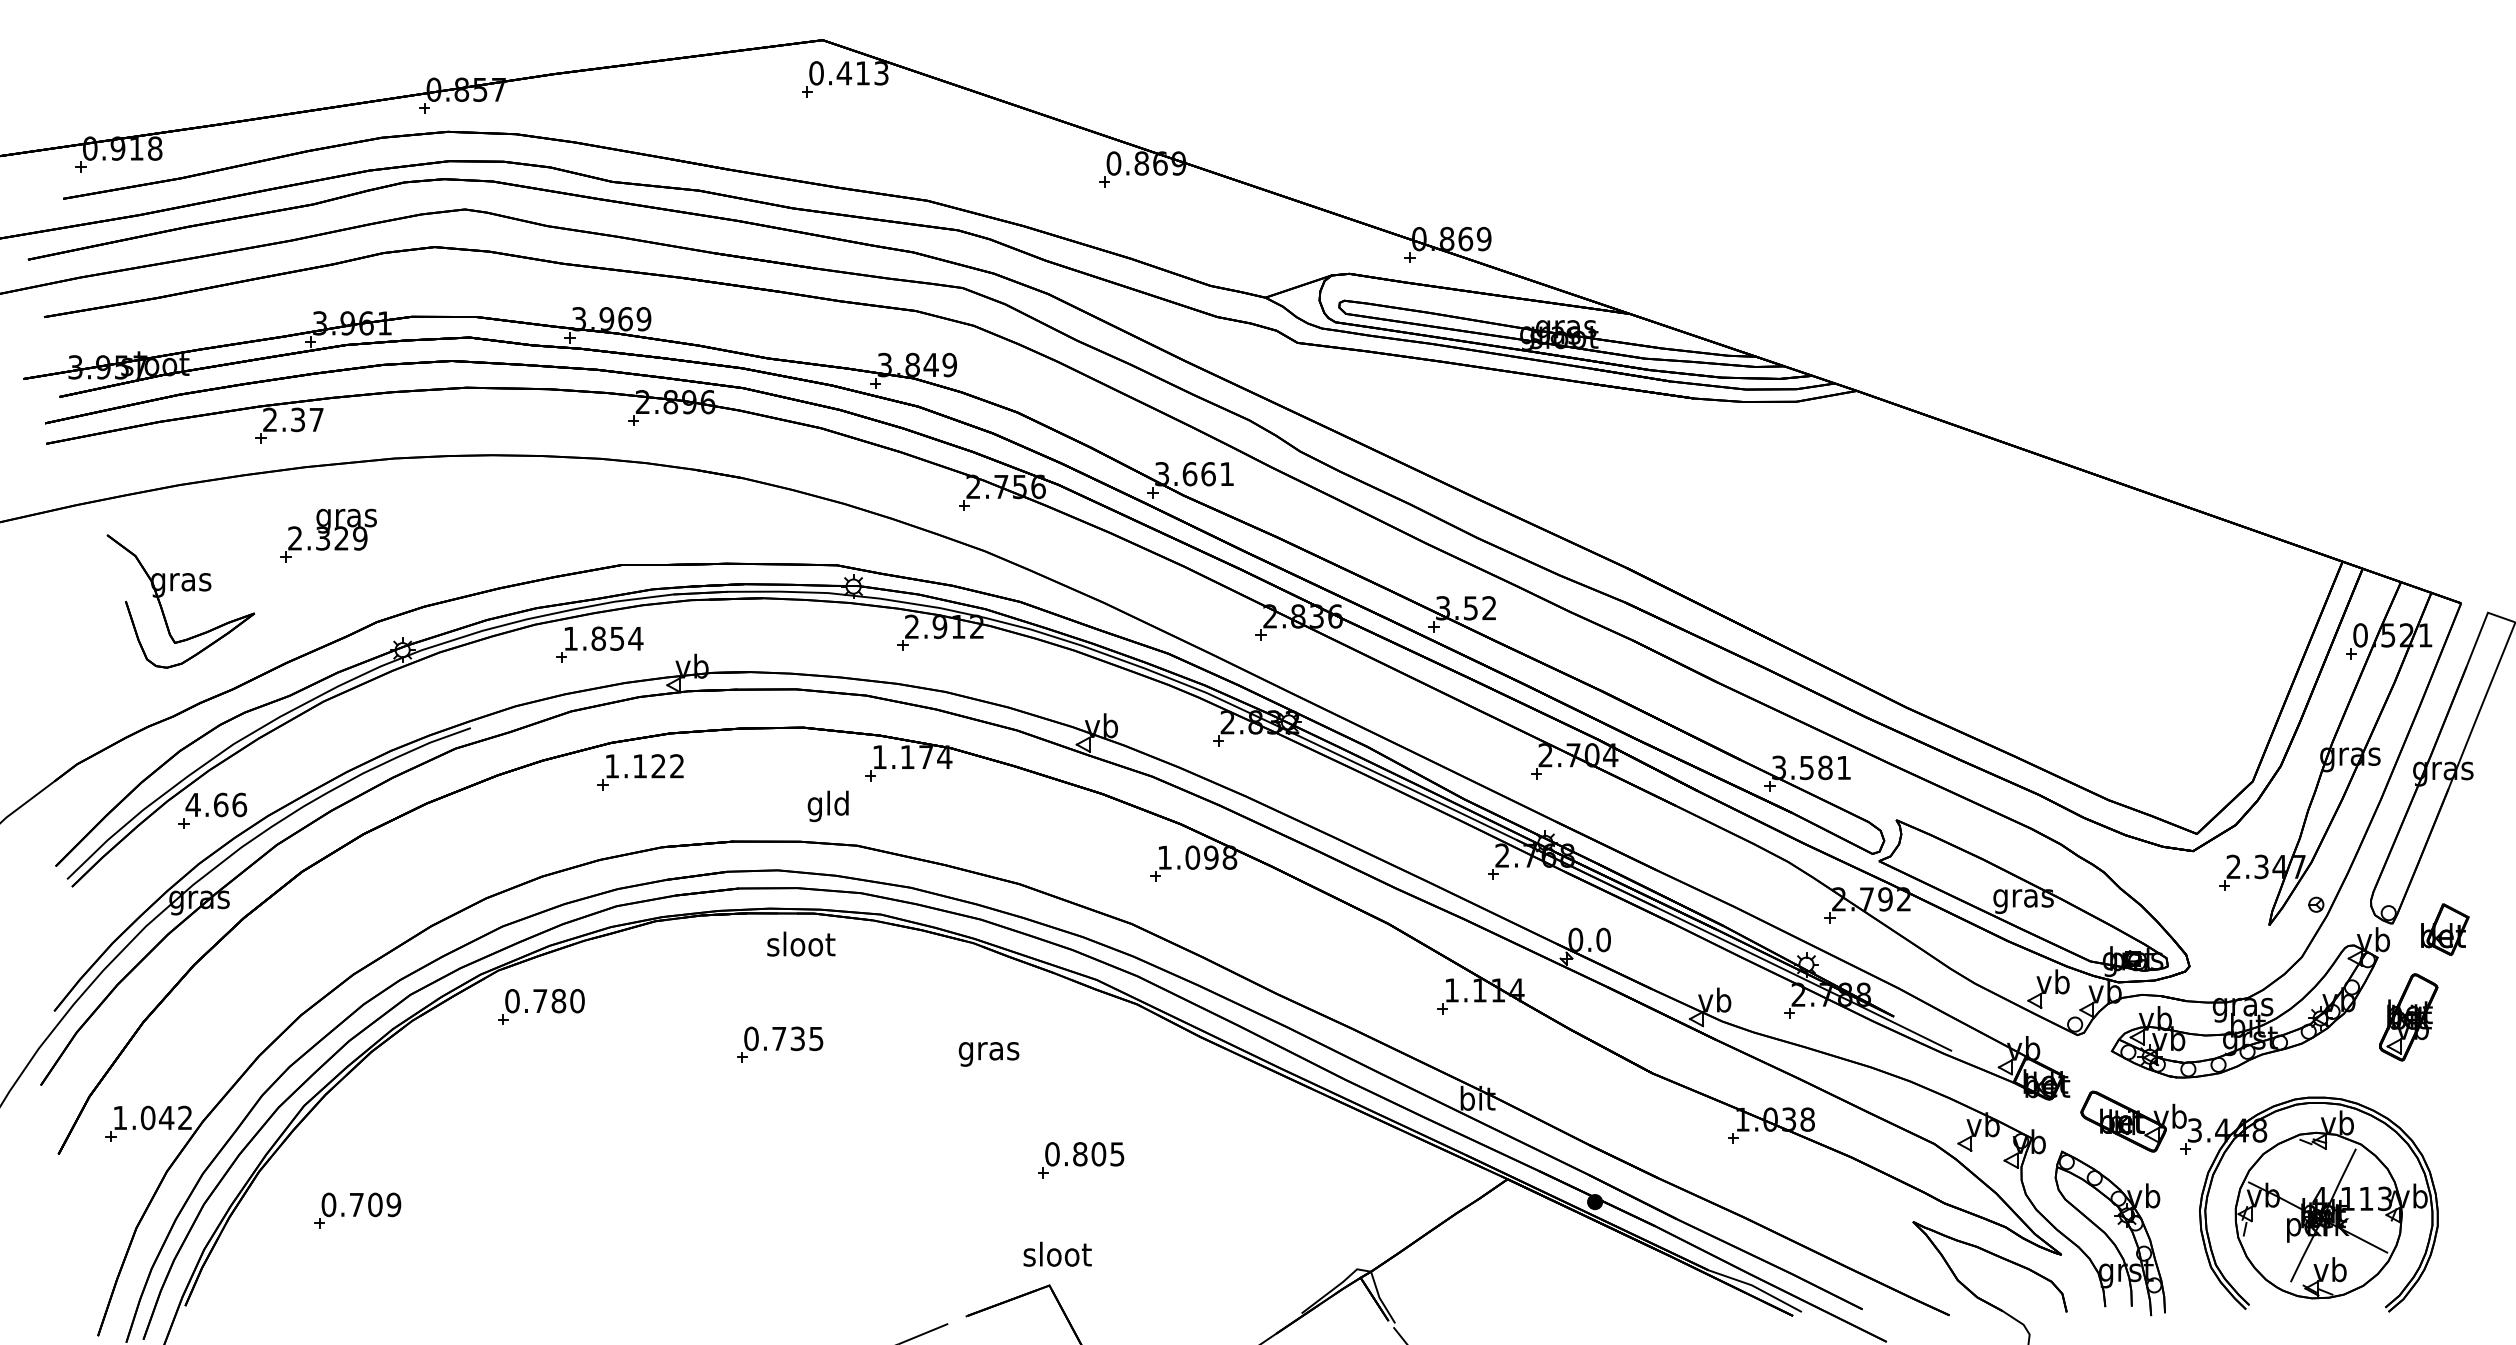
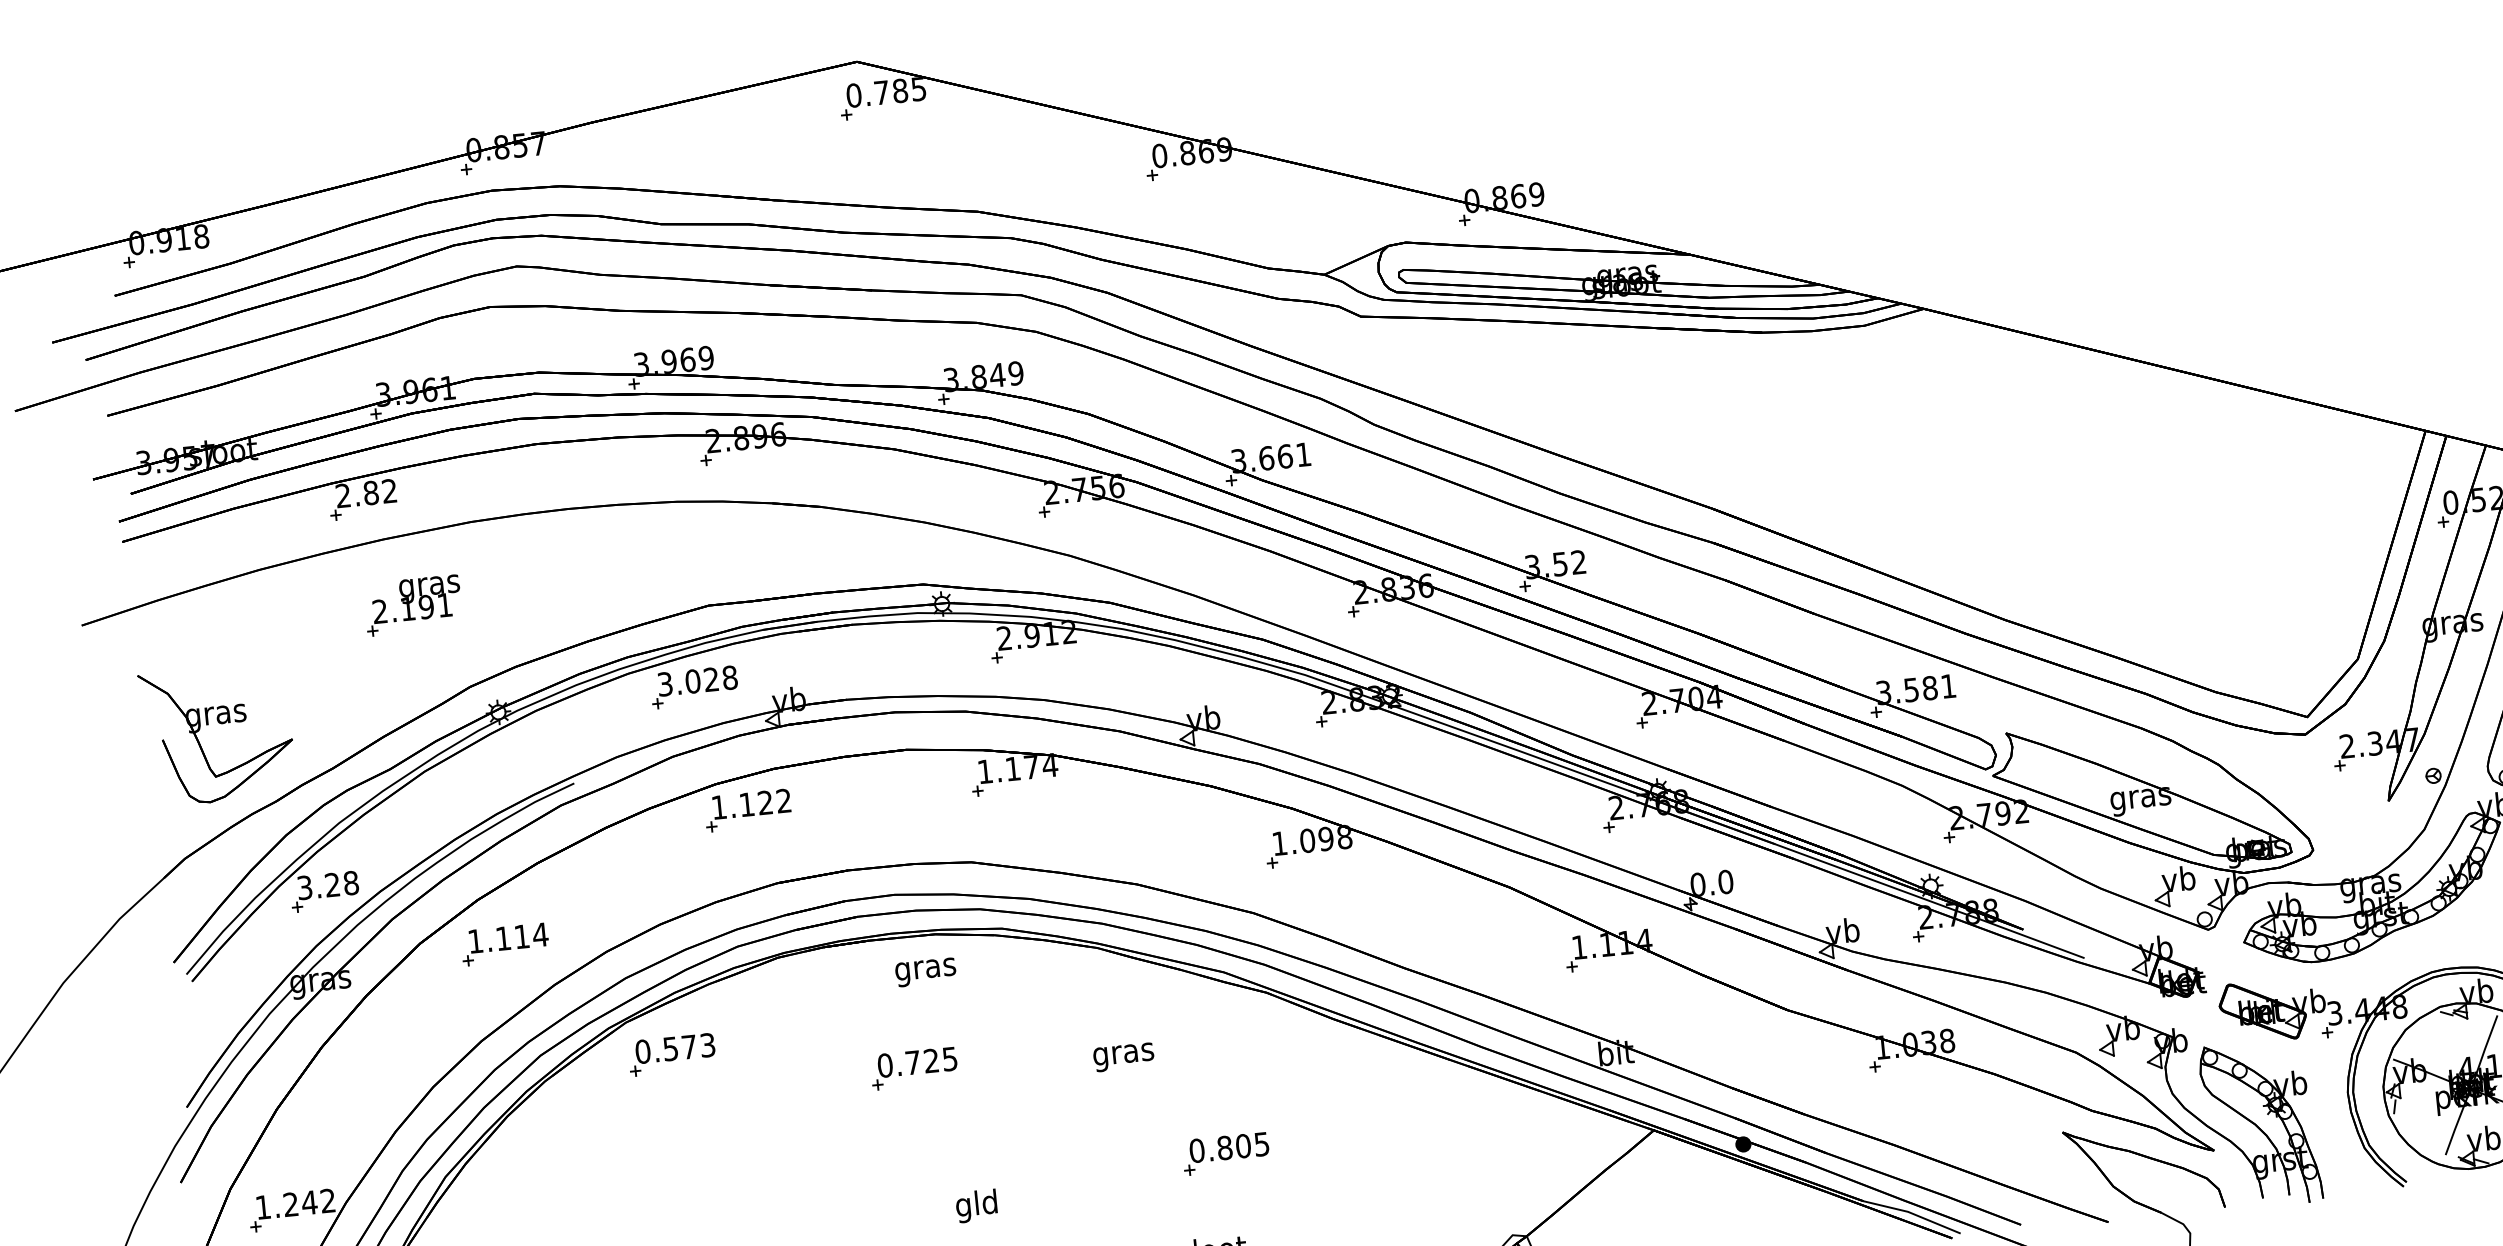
text: (862, 73) -> (899, 91), 0.413 -> 0.785
text: (306, 419) -> (379, 491), 2.37 -> 2.82
text: (341, 538) -> (426, 607), 2.329 -> 2.191
part: (185, 591) -> (221, 724), moved
text: (603, 638) -> (697, 680), 1.854 -> 3.028
text: (216, 804) -> (328, 884), 4.66 -> 3.28
text: (827, 806) -> (975, 1206), moved
part: (385, 880) -> (504, 943), added
text: (801, 946) -> (926, 968), sloot -> gras
text: (558, 1001) -> (688, 1047), 0.780 -> 0.573
text: (797, 1039) -> (931, 1061), 0.735 -> 0.725
text: (147, 1117) -> (290, 1204), 1.042 -> 1.242

